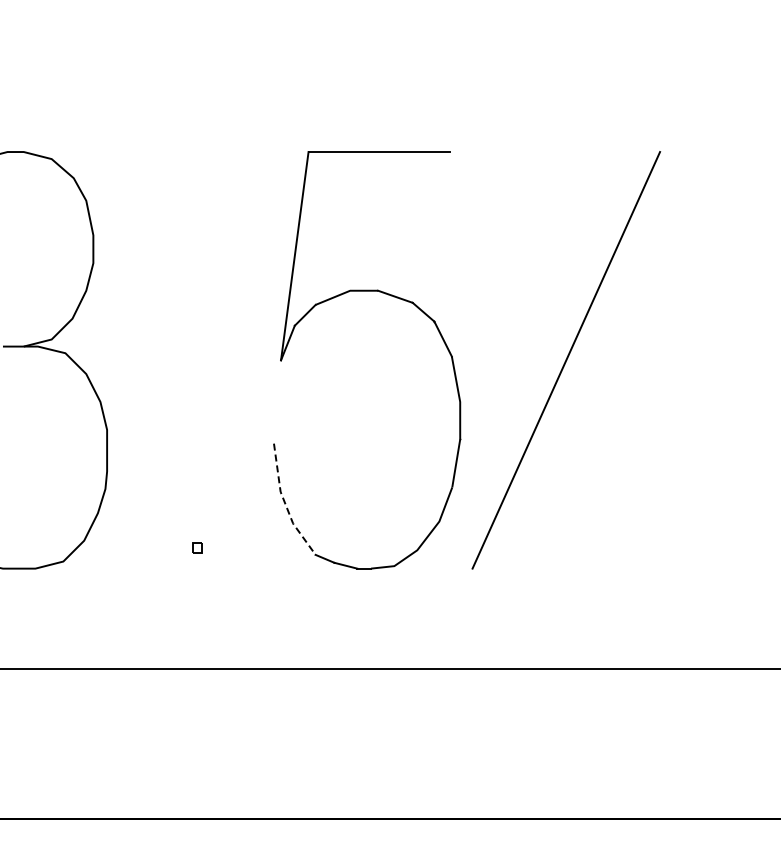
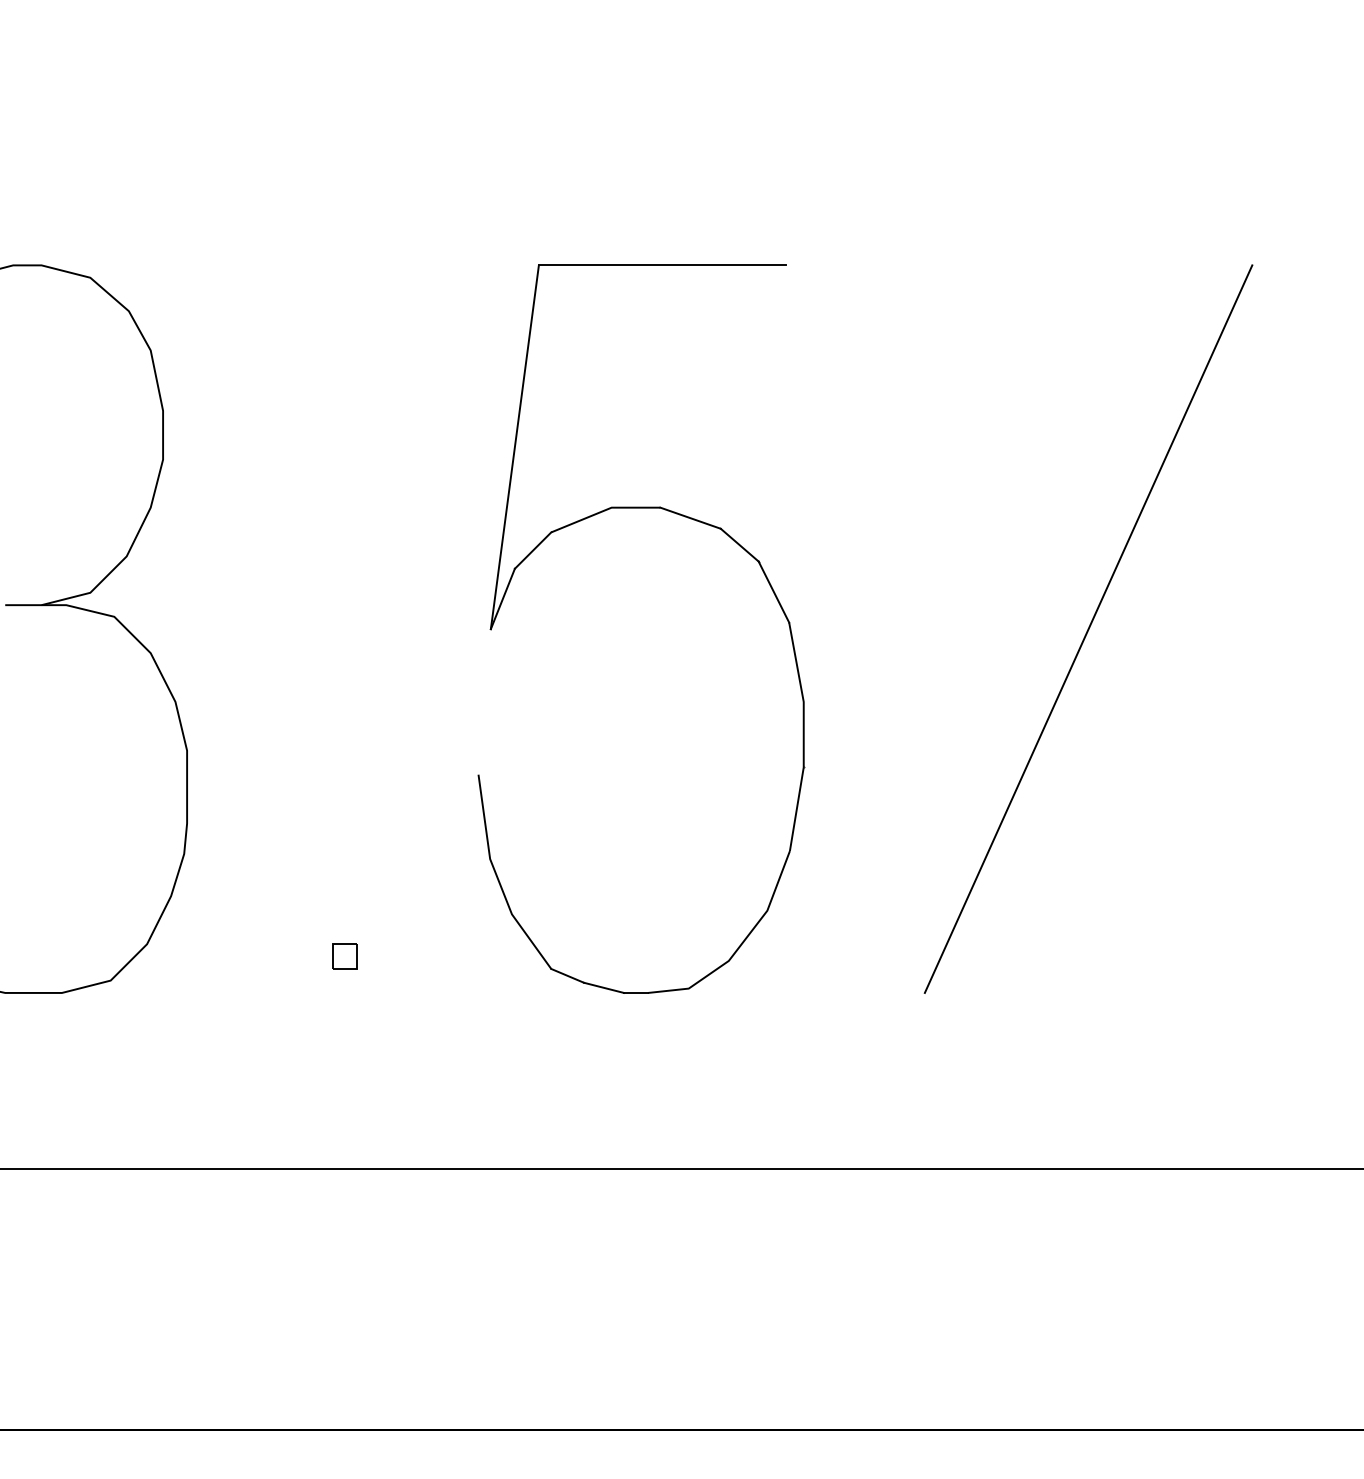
line: (566, 360) -> (1088, 629), moved
line: (285, 503) -> (498, 879), dashed -> solid
part: (197, 547) -> (344, 956), size x1.43

